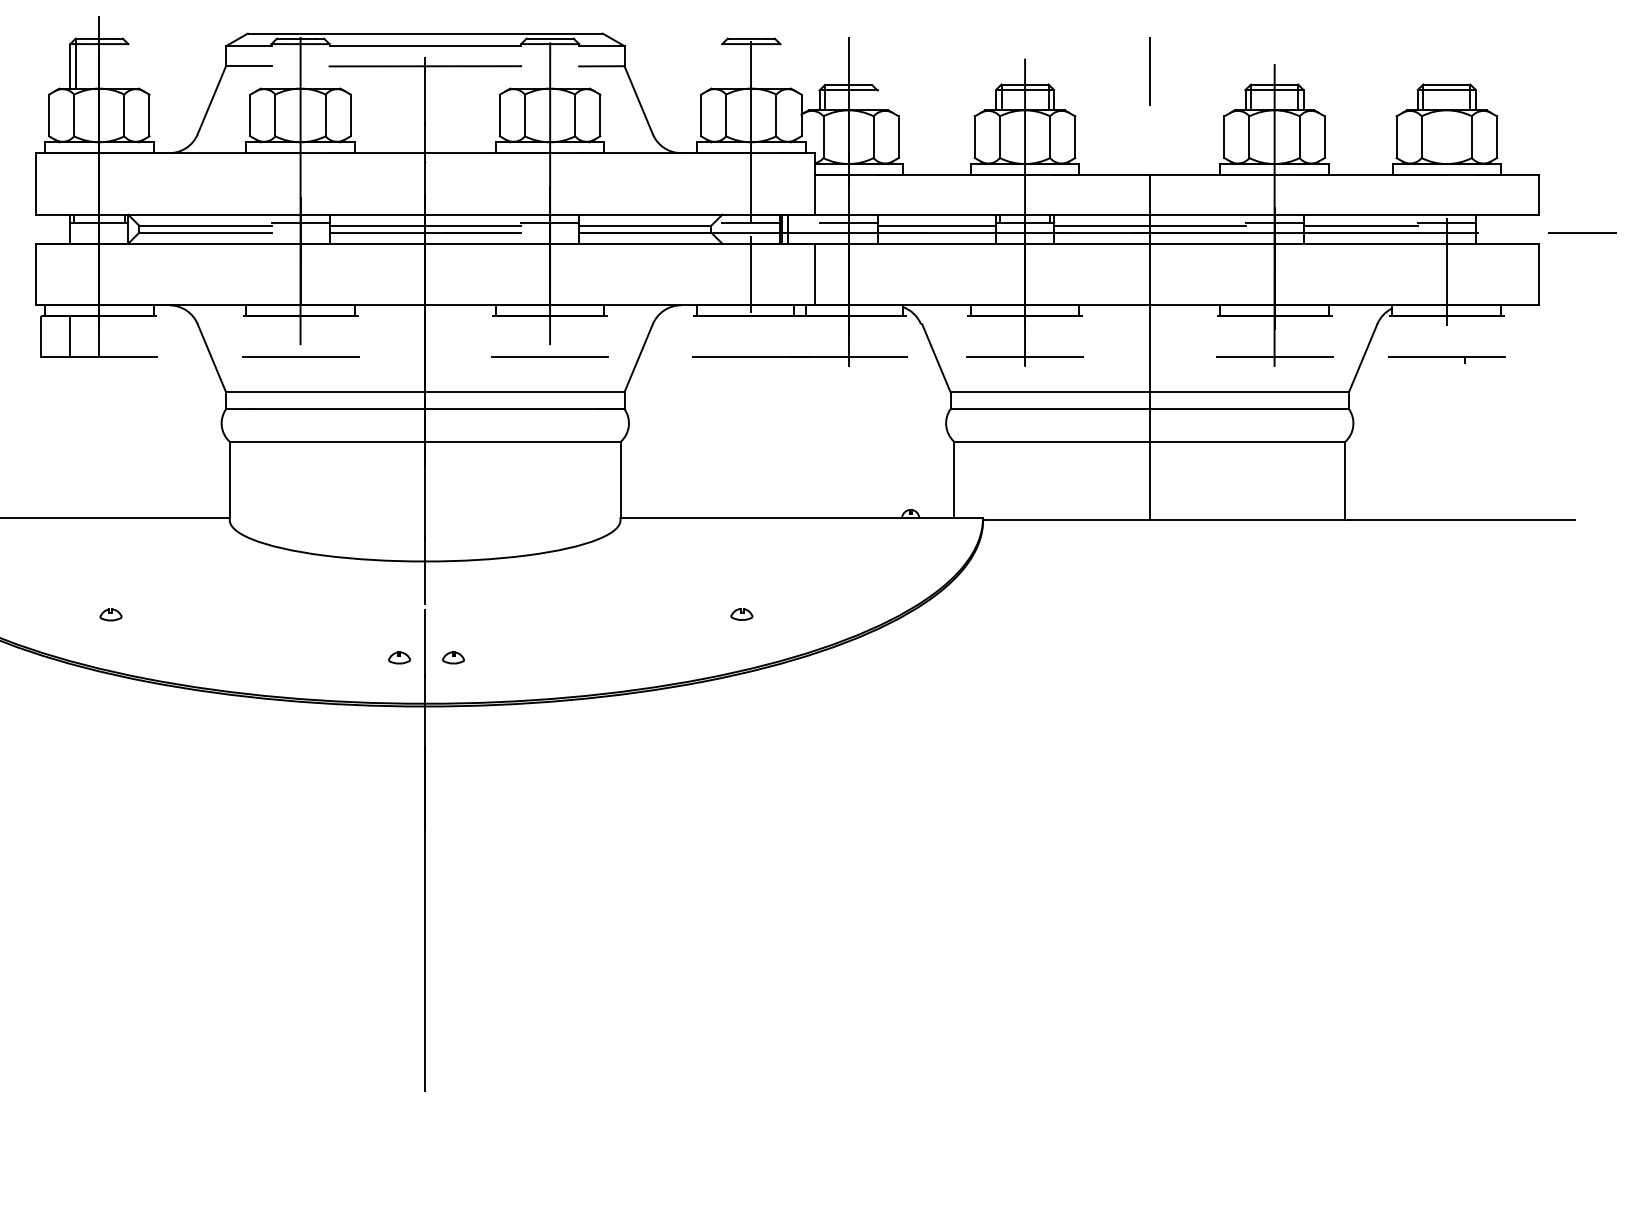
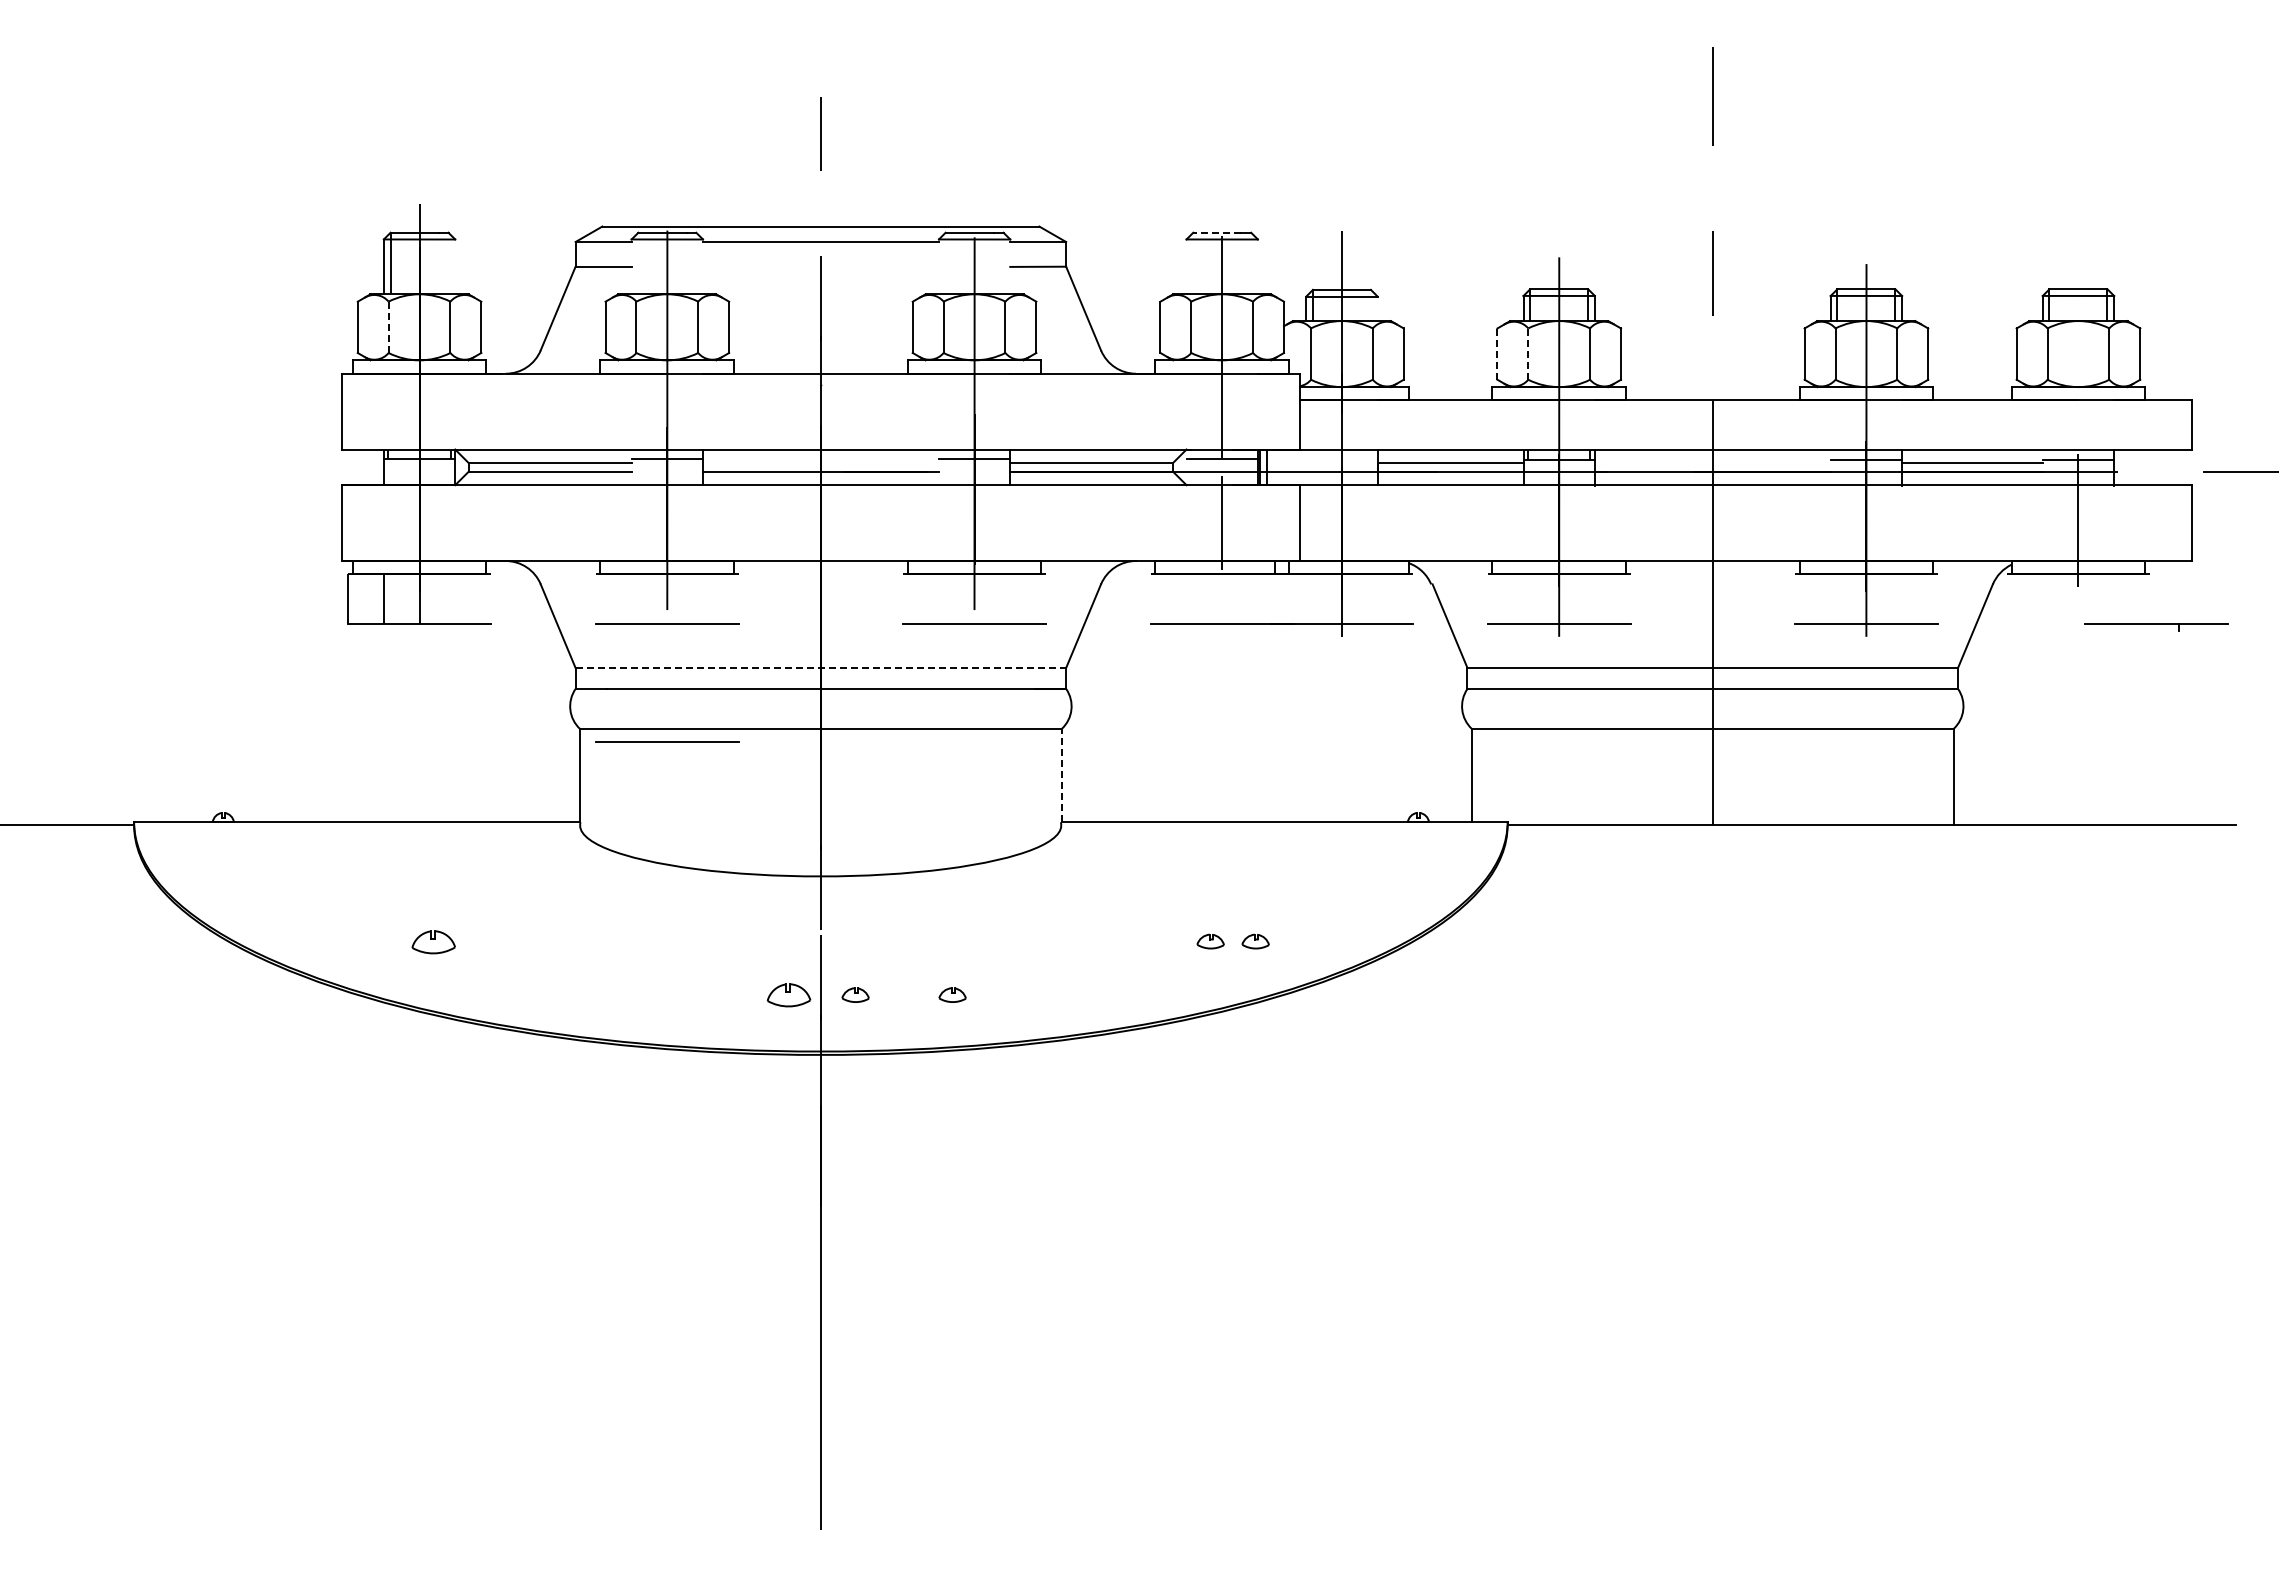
line: (746, 38) -> (1216, 232), solid -> dashed
line: (424, 66) -> (820, 266), removed
line: (74, 115) -> (388, 327), solid -> dashed
line: (974, 137) -> (1497, 354), solid -> dashed
line: (1000, 137) -> (1528, 354), solid -> dashed
line: (848, 222) -> (1341, 459), removed
line: (424, 225) -> (820, 462), removed
line: (1149, 225) -> (1712, 462), removed
part: (1446, 359) -> (2156, 627), moved
line: (425, 392) -> (821, 668), solid -> dashed
line: (300, 451) -> (667, 741), added
line: (620, 479) -> (1061, 775), solid -> dashed
part: (111, 614) -> (434, 941), size x1.6
part: (778, 614) -> (1255, 941), added
part: (399, 657) -> (789, 994), size x1.6
part: (532, 657) -> (952, 994), added

